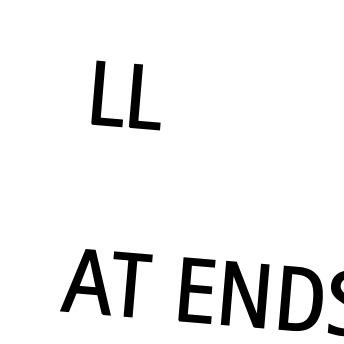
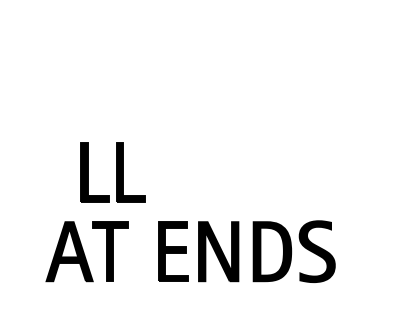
part: (127, 95) -> (112, 172), moved

